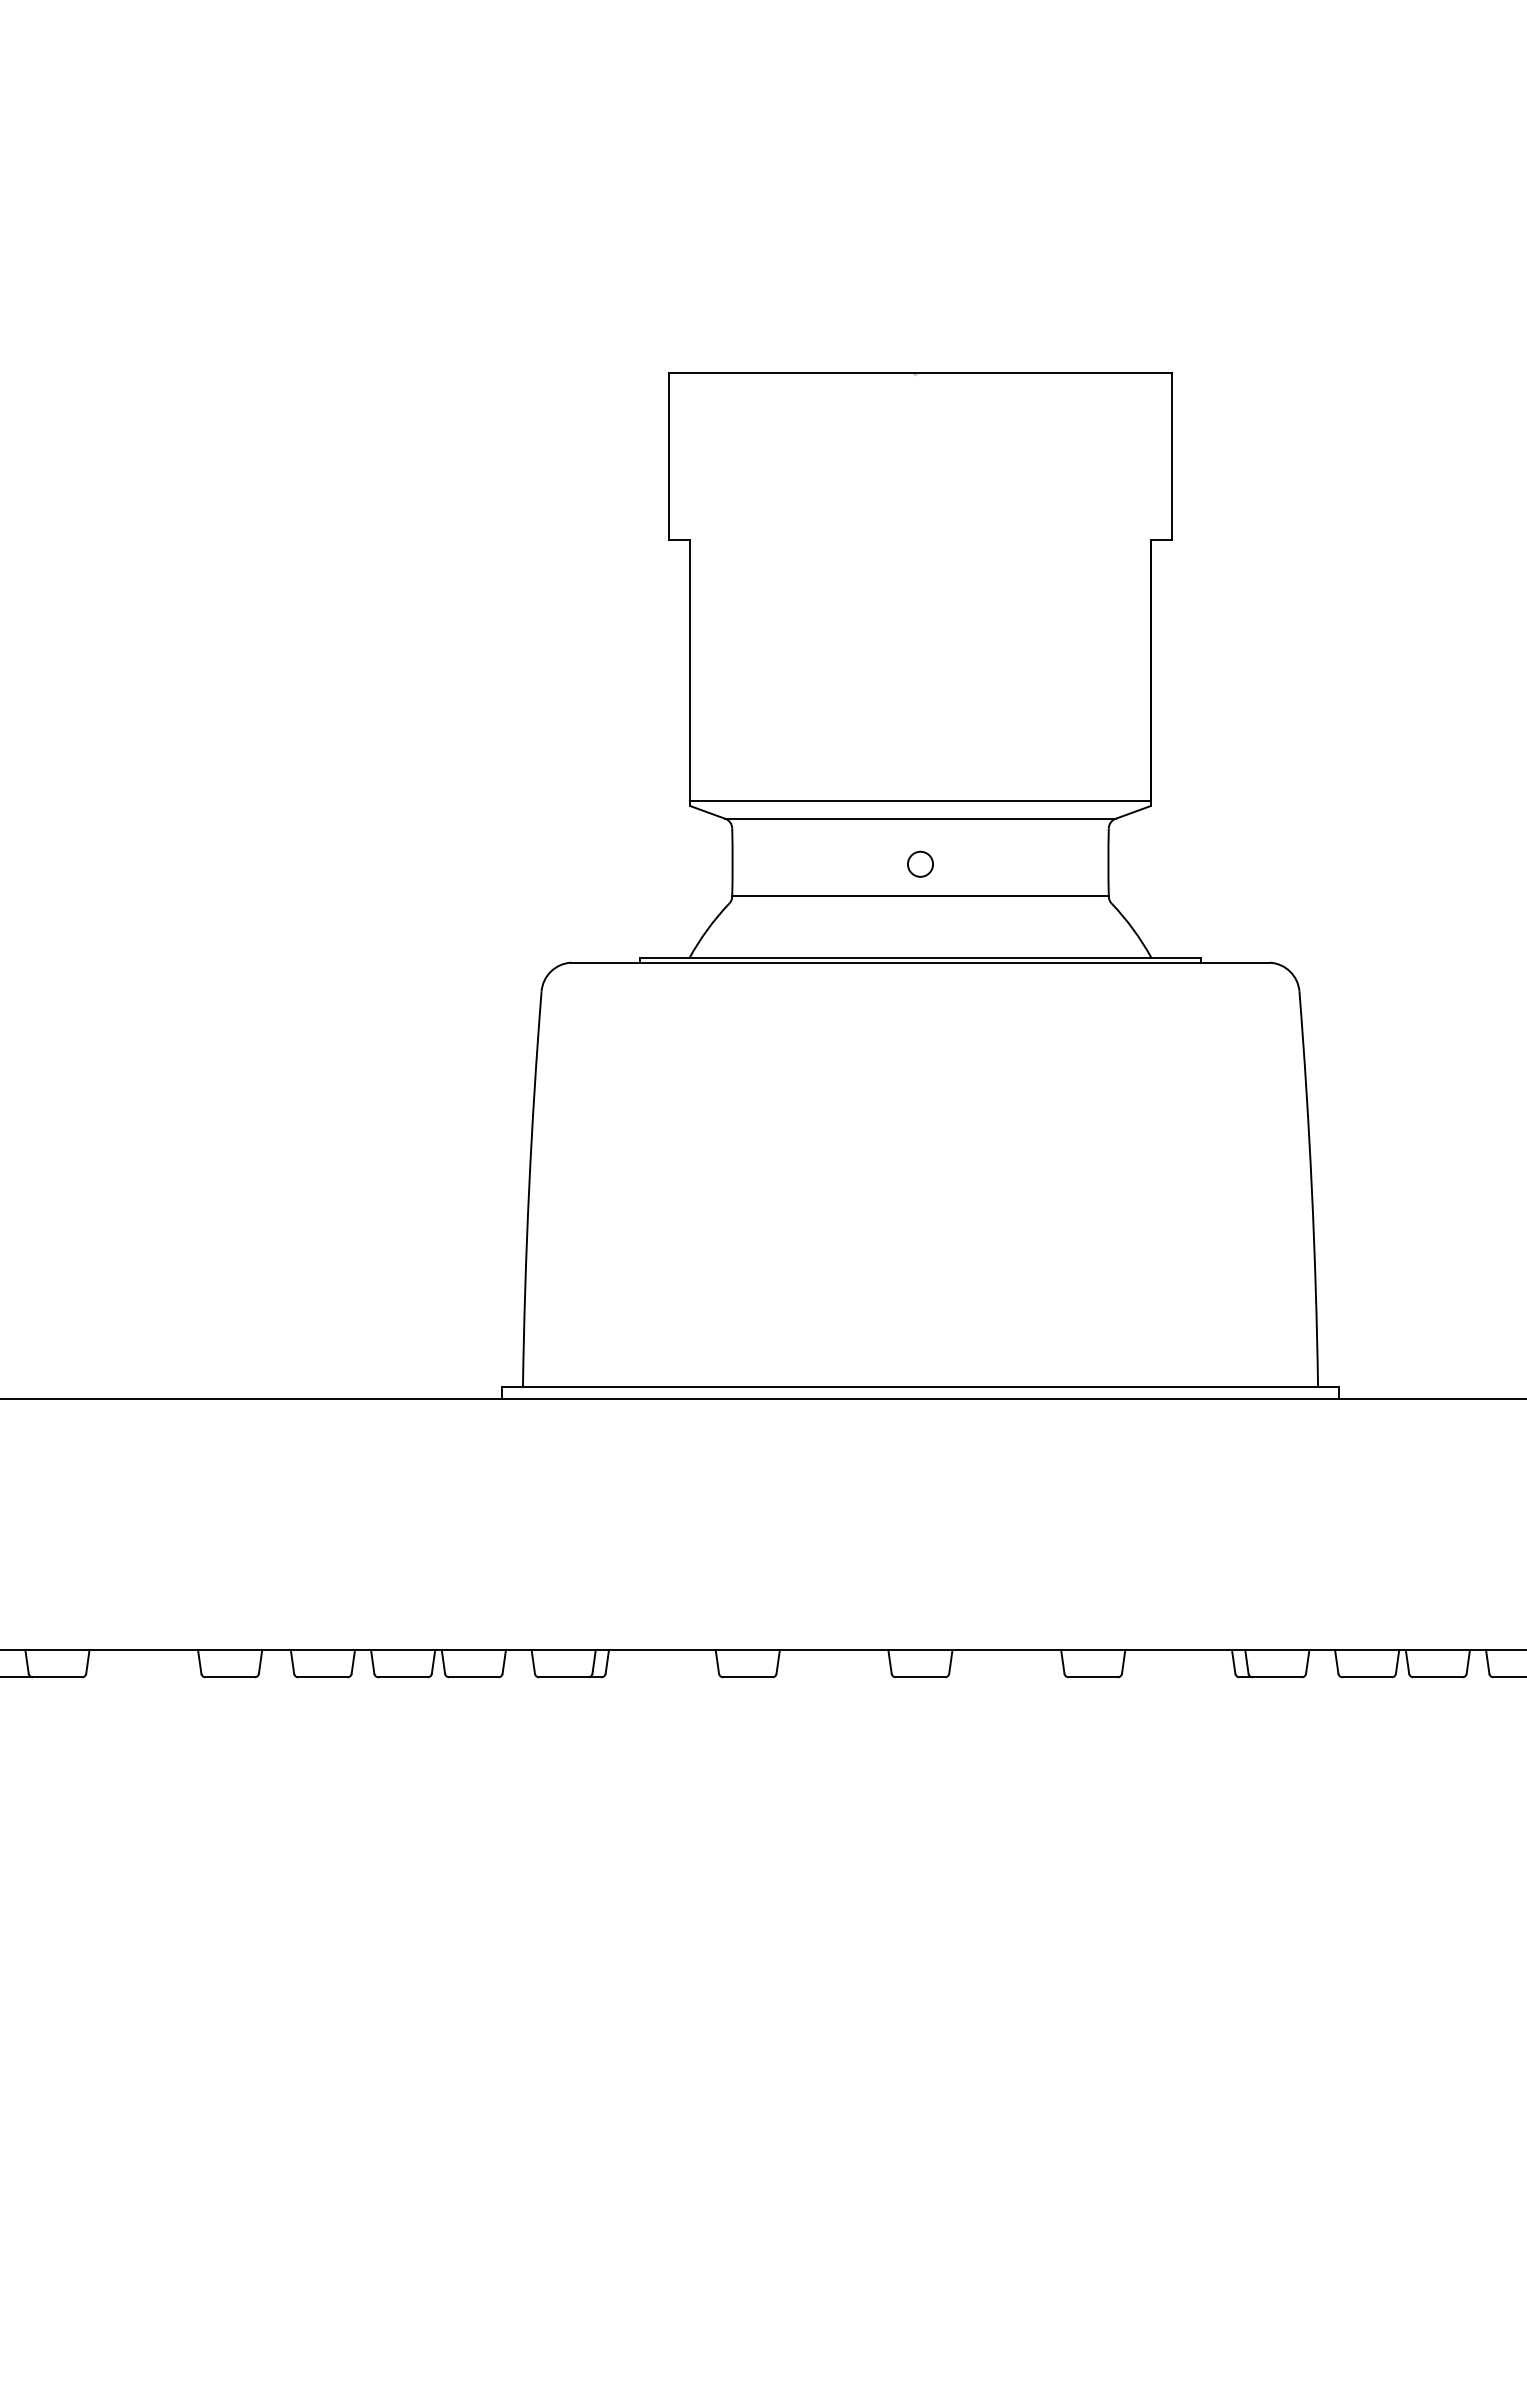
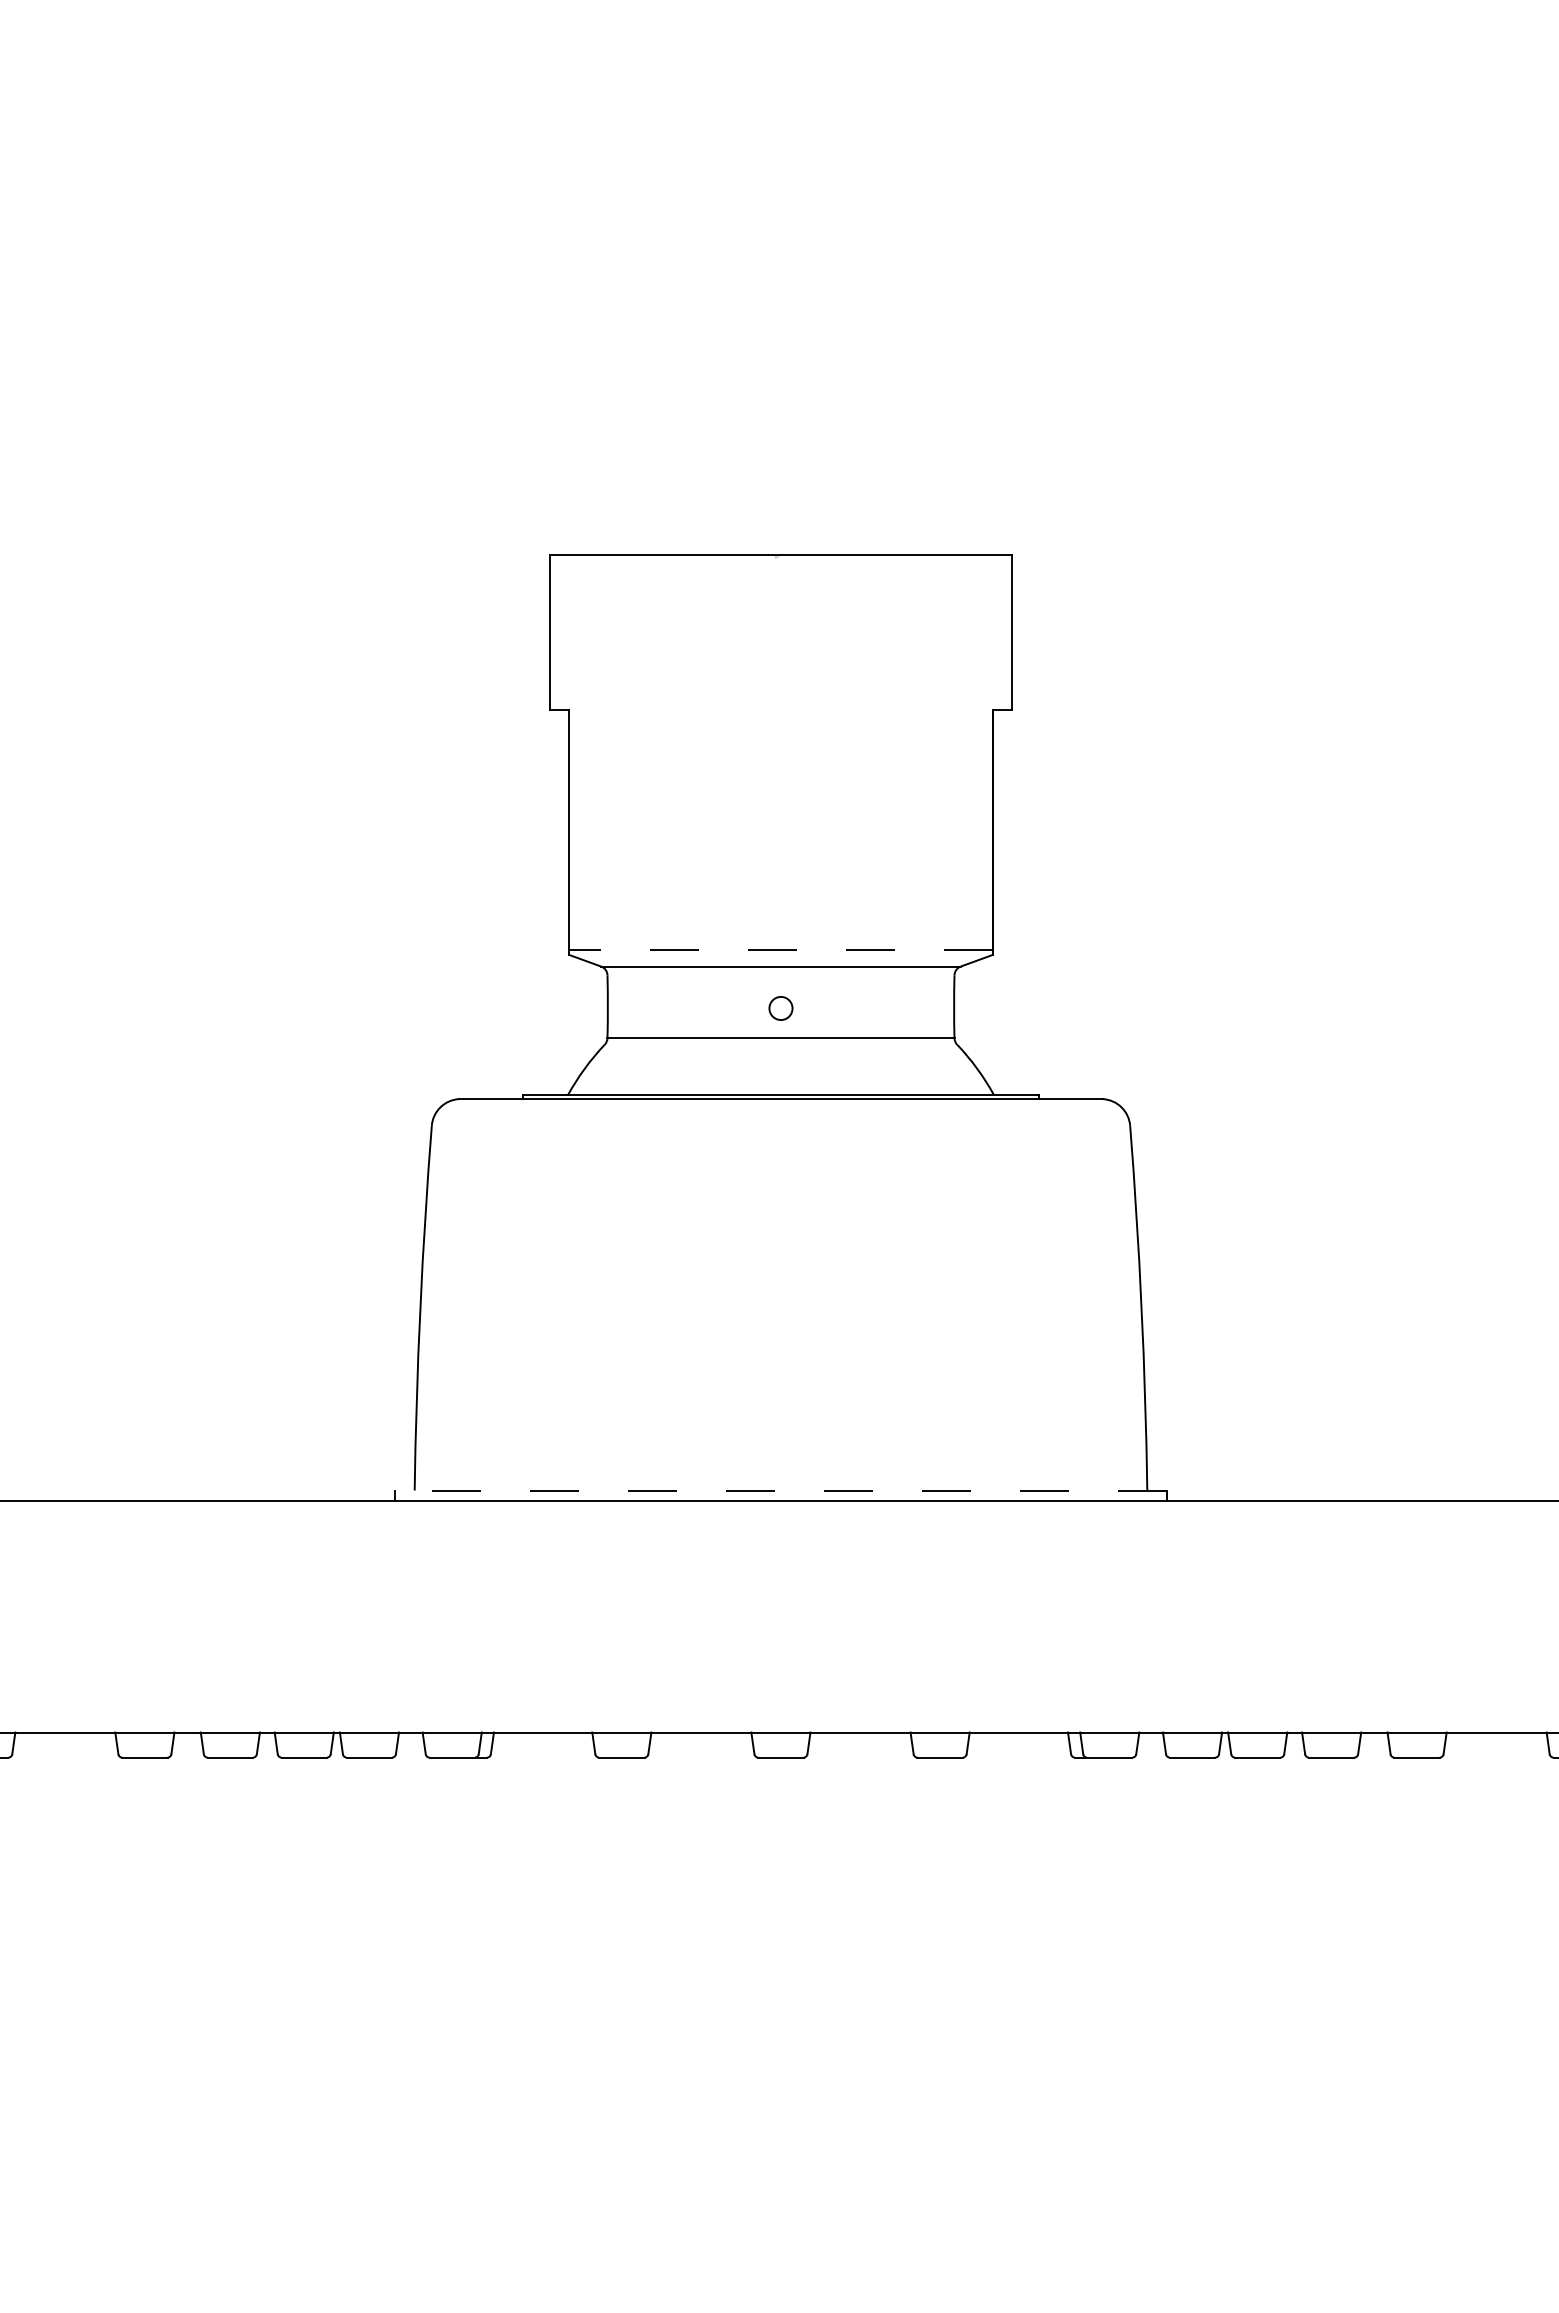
line: (919, 801) -> (780, 950), solid -> dashed
line: (919, 1387) -> (780, 1490), solid -> dashed

